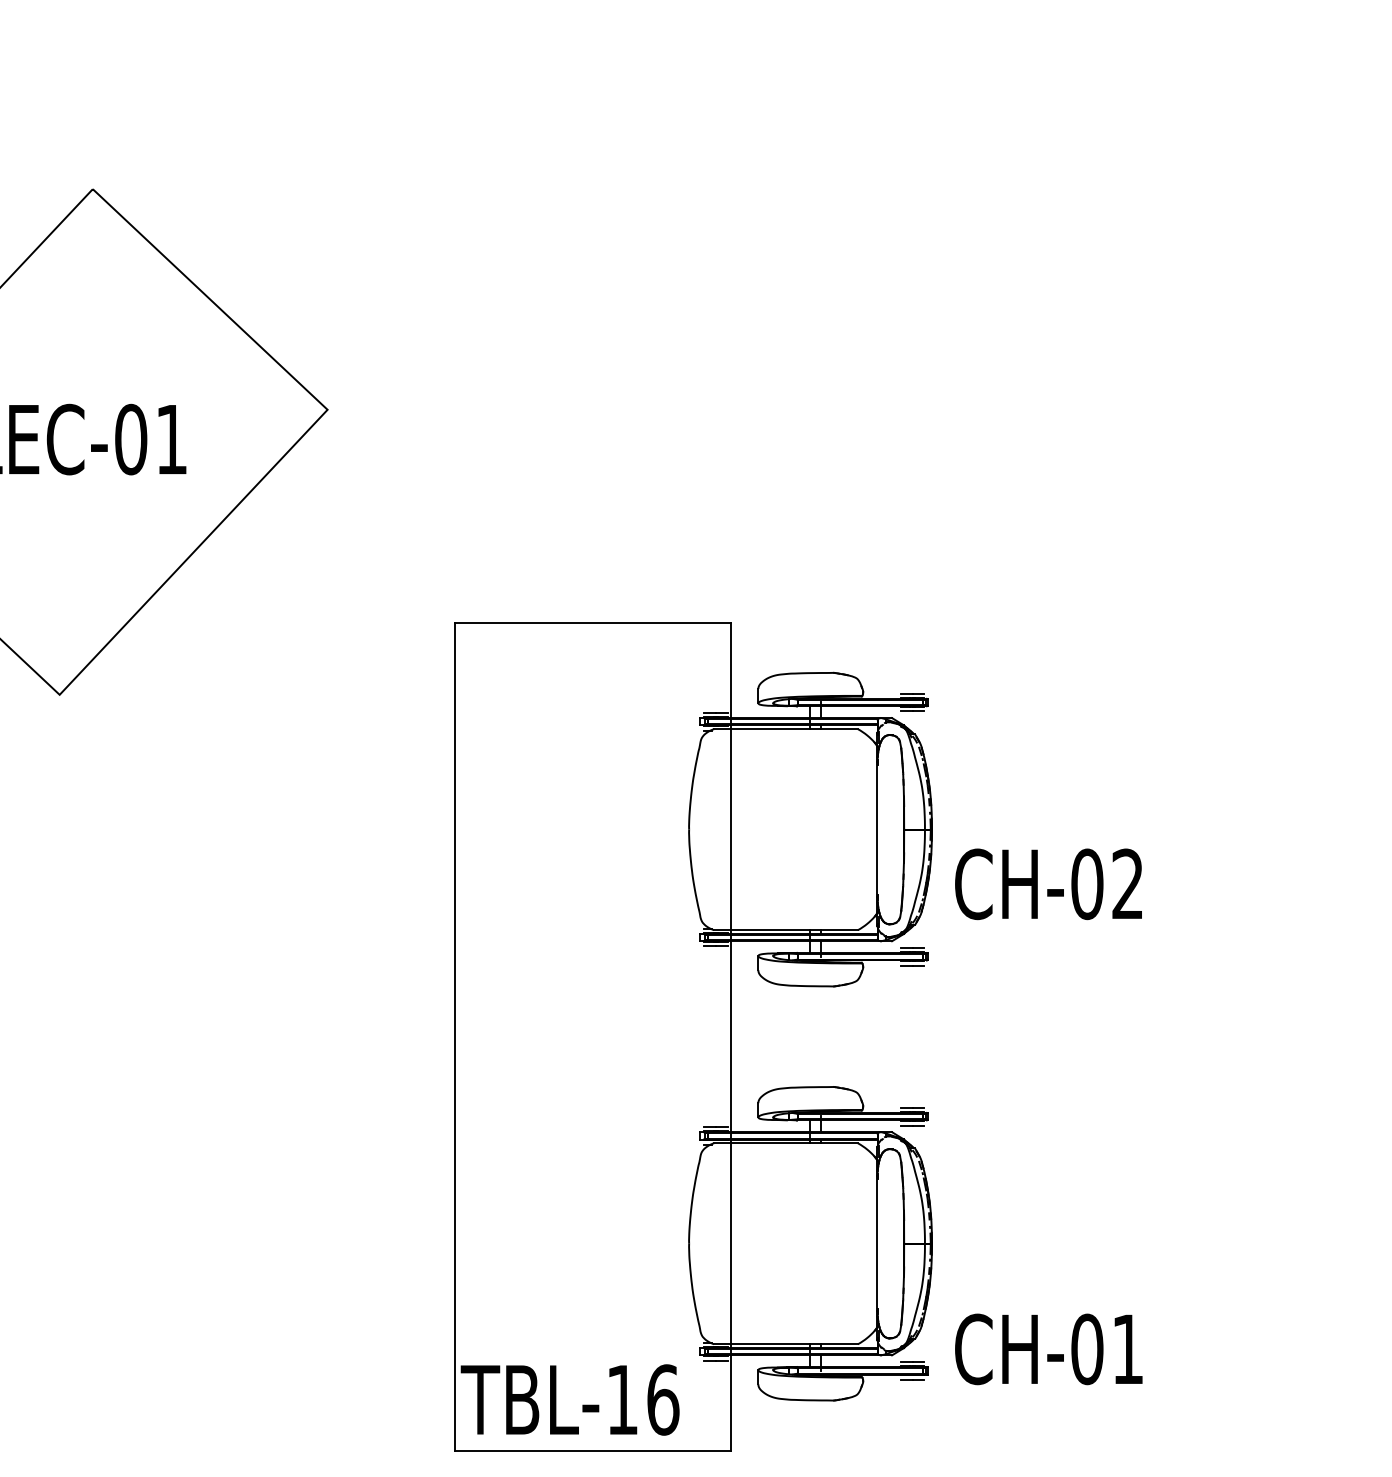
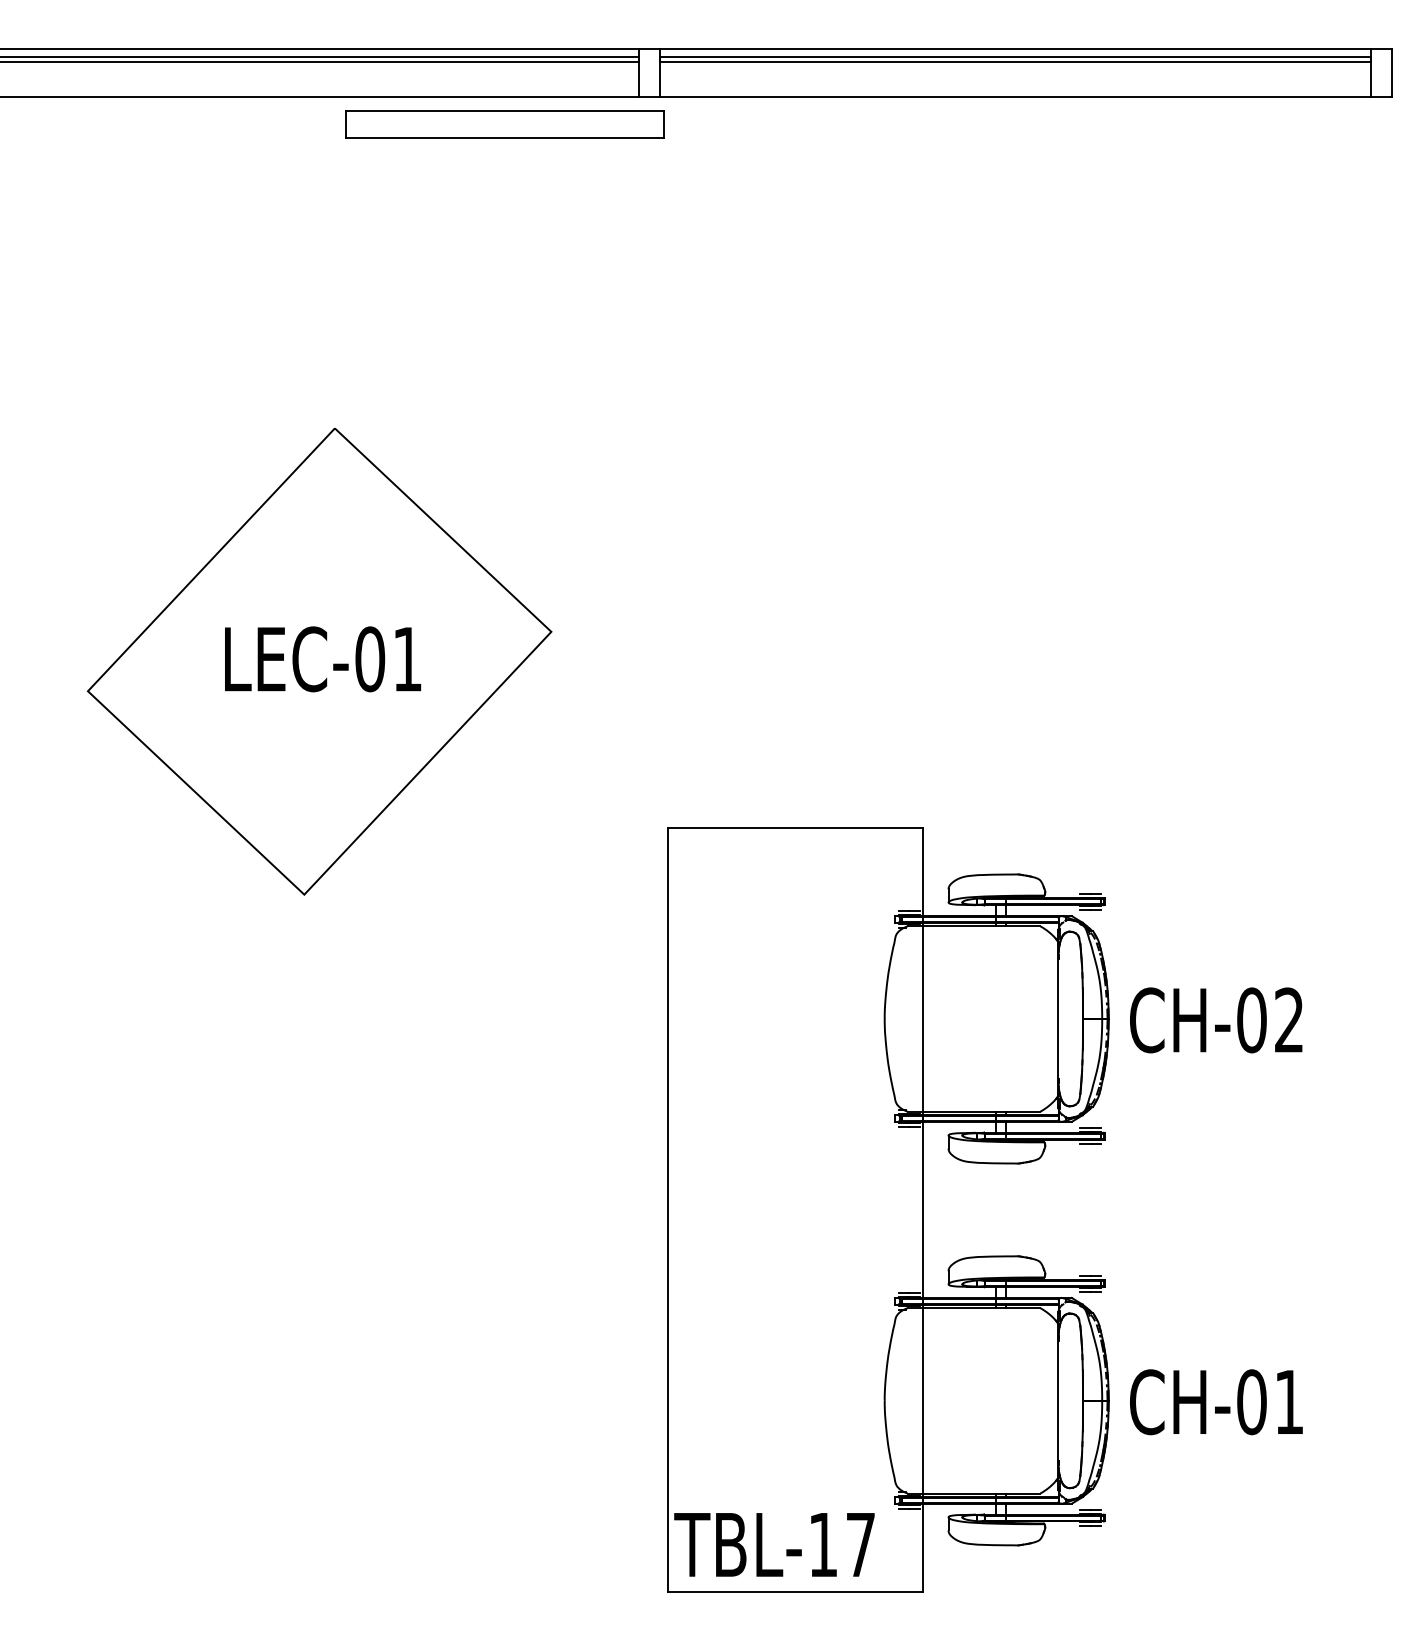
text: (1048, 884) -> (1216, 1020), moved
text: (1048, 1349) -> (1216, 1402), moved
text: (662, 1399) -> (860, 1544), TBL-16 -> TBL-17

